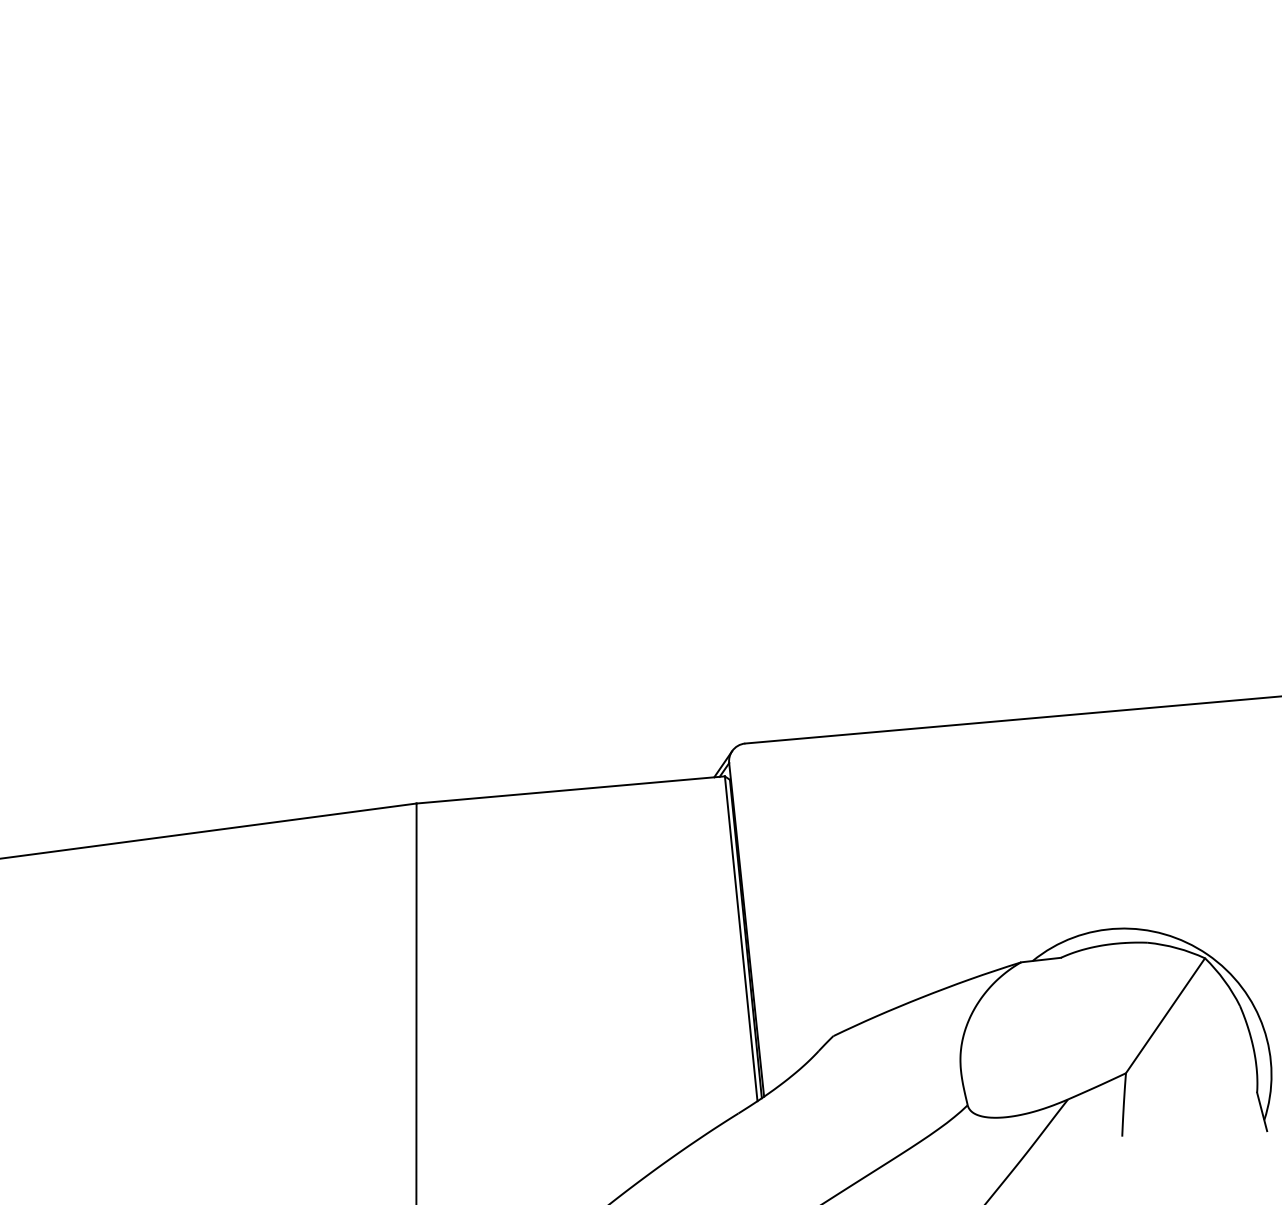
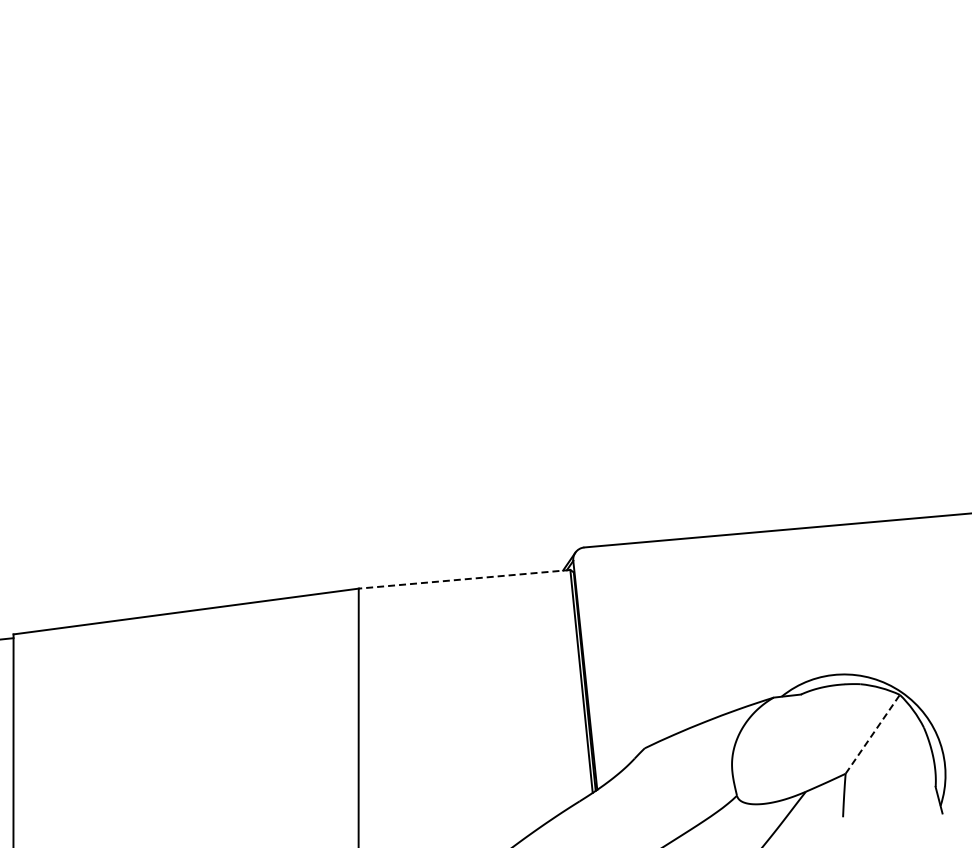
line: (570, 790) -> (464, 579), solid -> dashed
line: (1165, 1016) -> (872, 734), solid -> dashed

